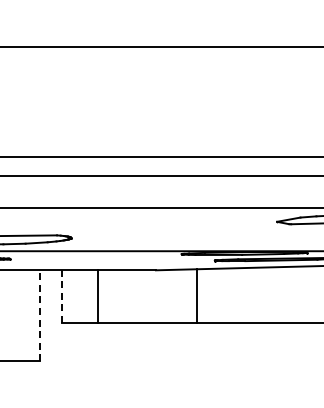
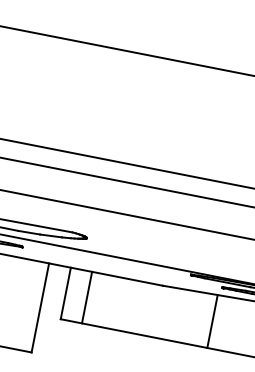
line: (196, 295) -> (212, 321), moved
line: (62, 296) -> (66, 293), dashed -> solid
line: (97, 296) -> (86, 297), moved
line: (40, 315) -> (40, 307), dashed -> solid

